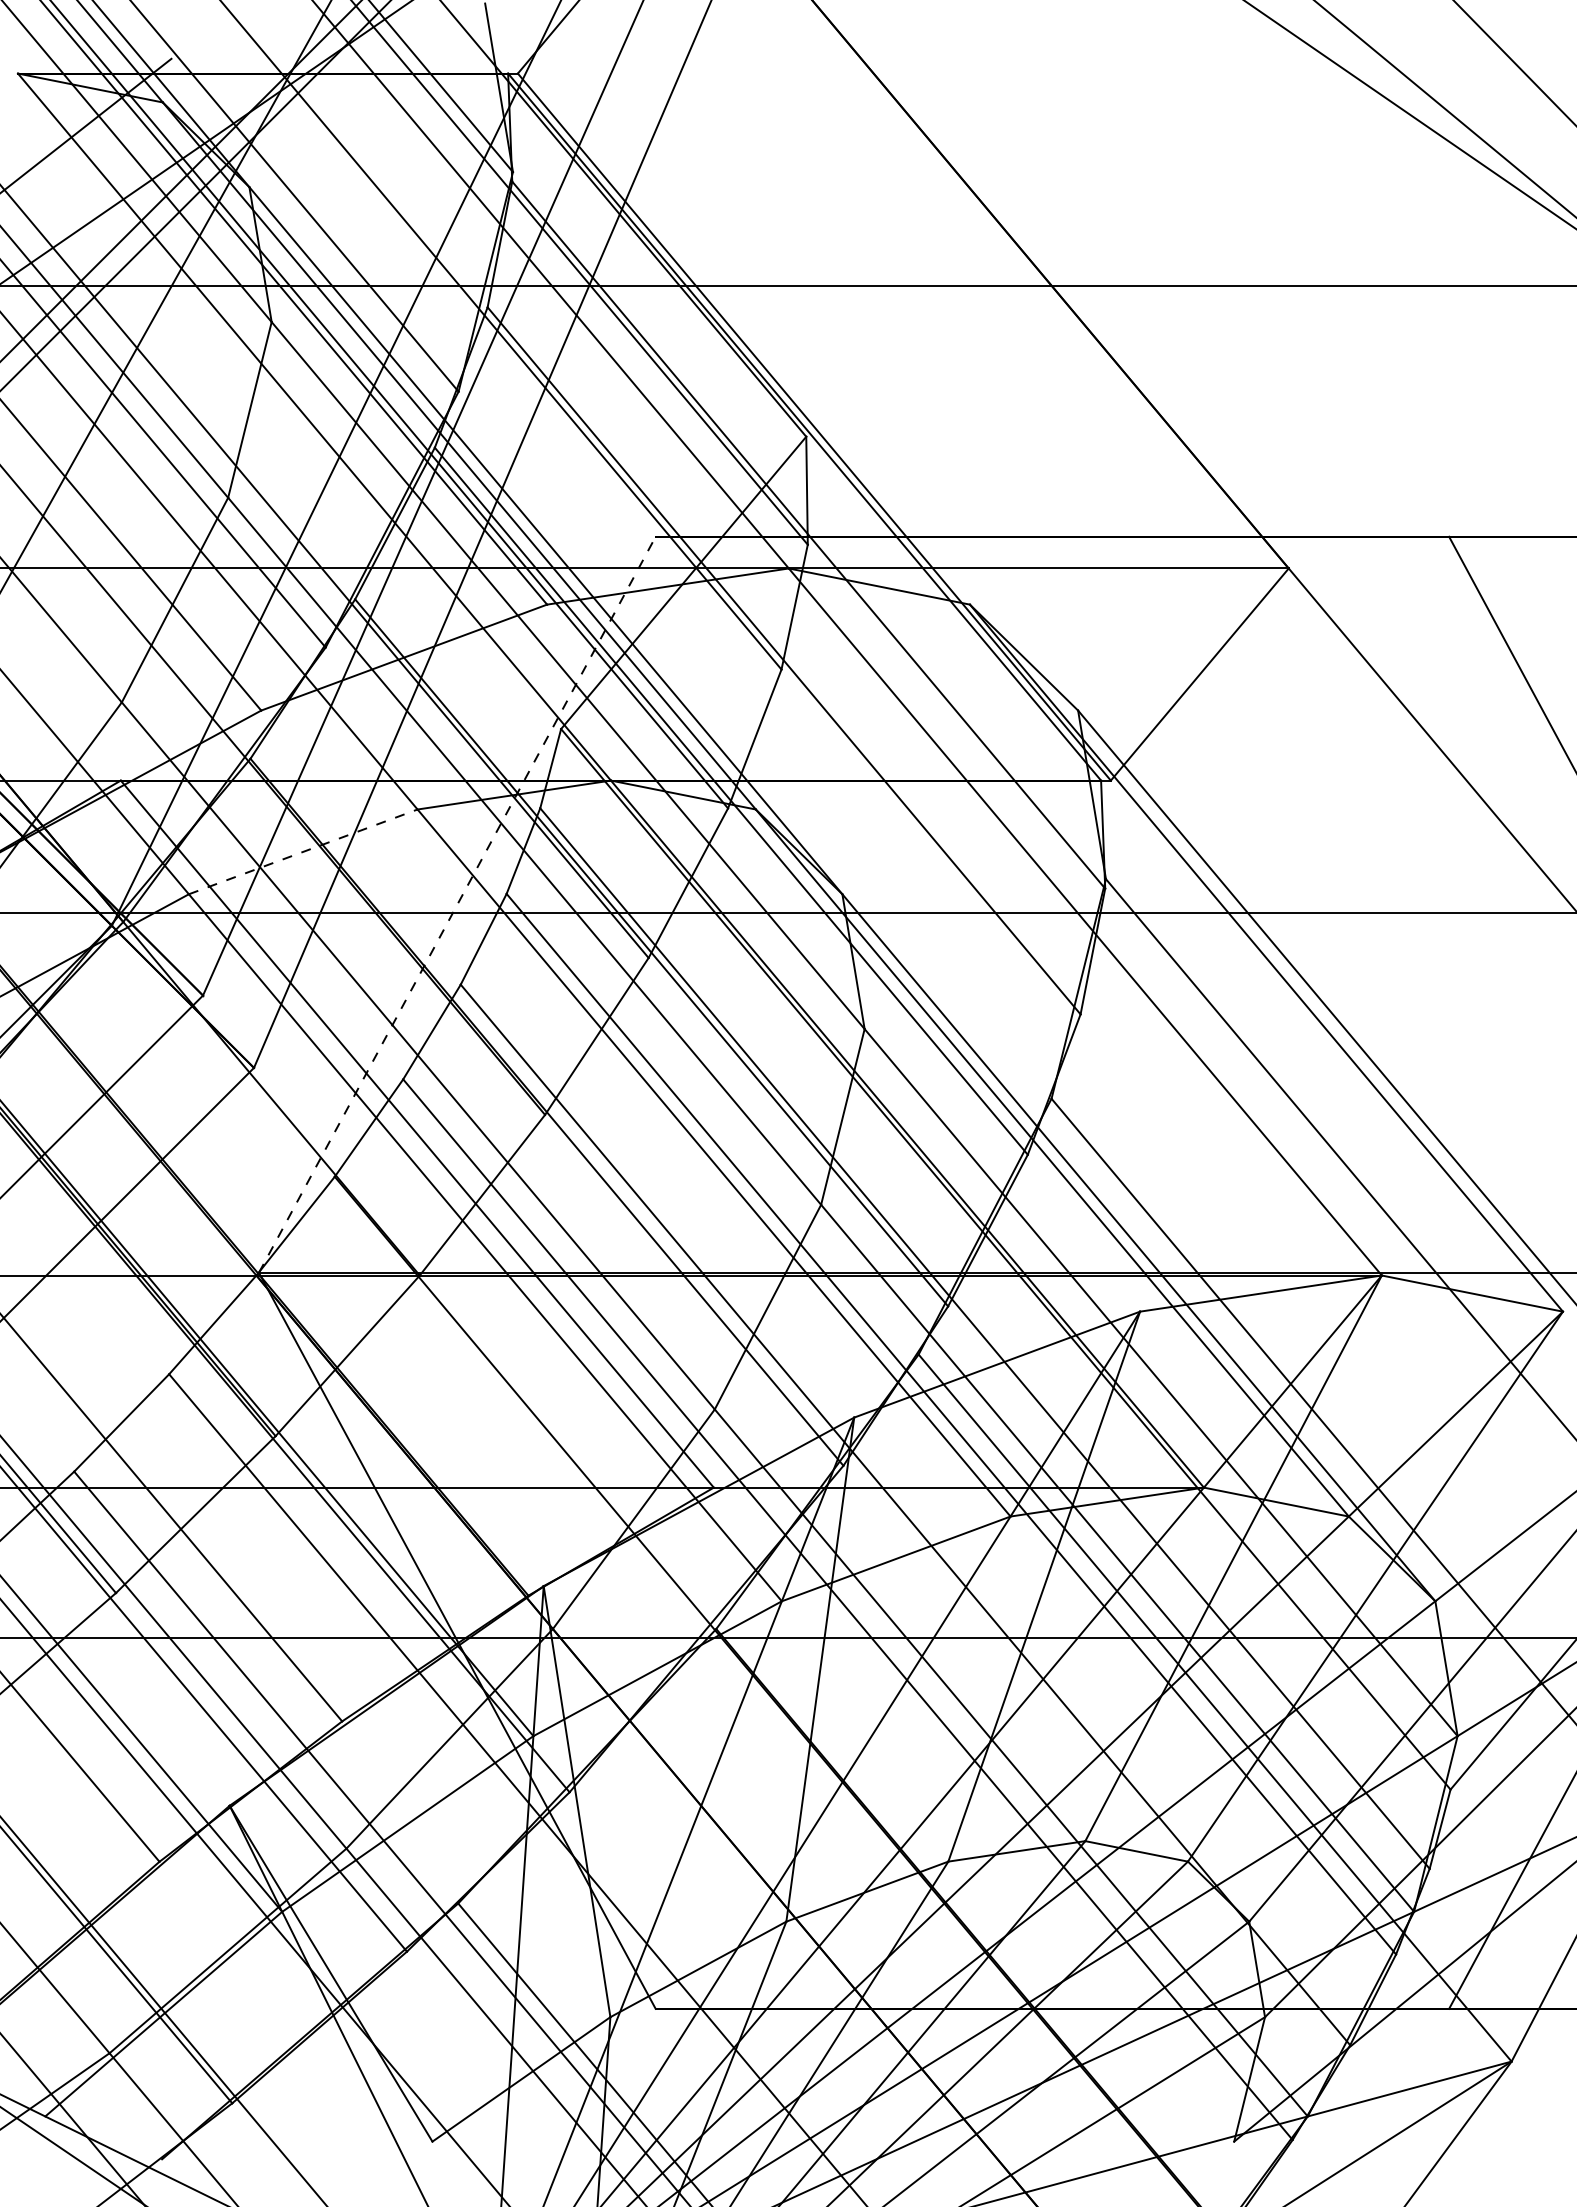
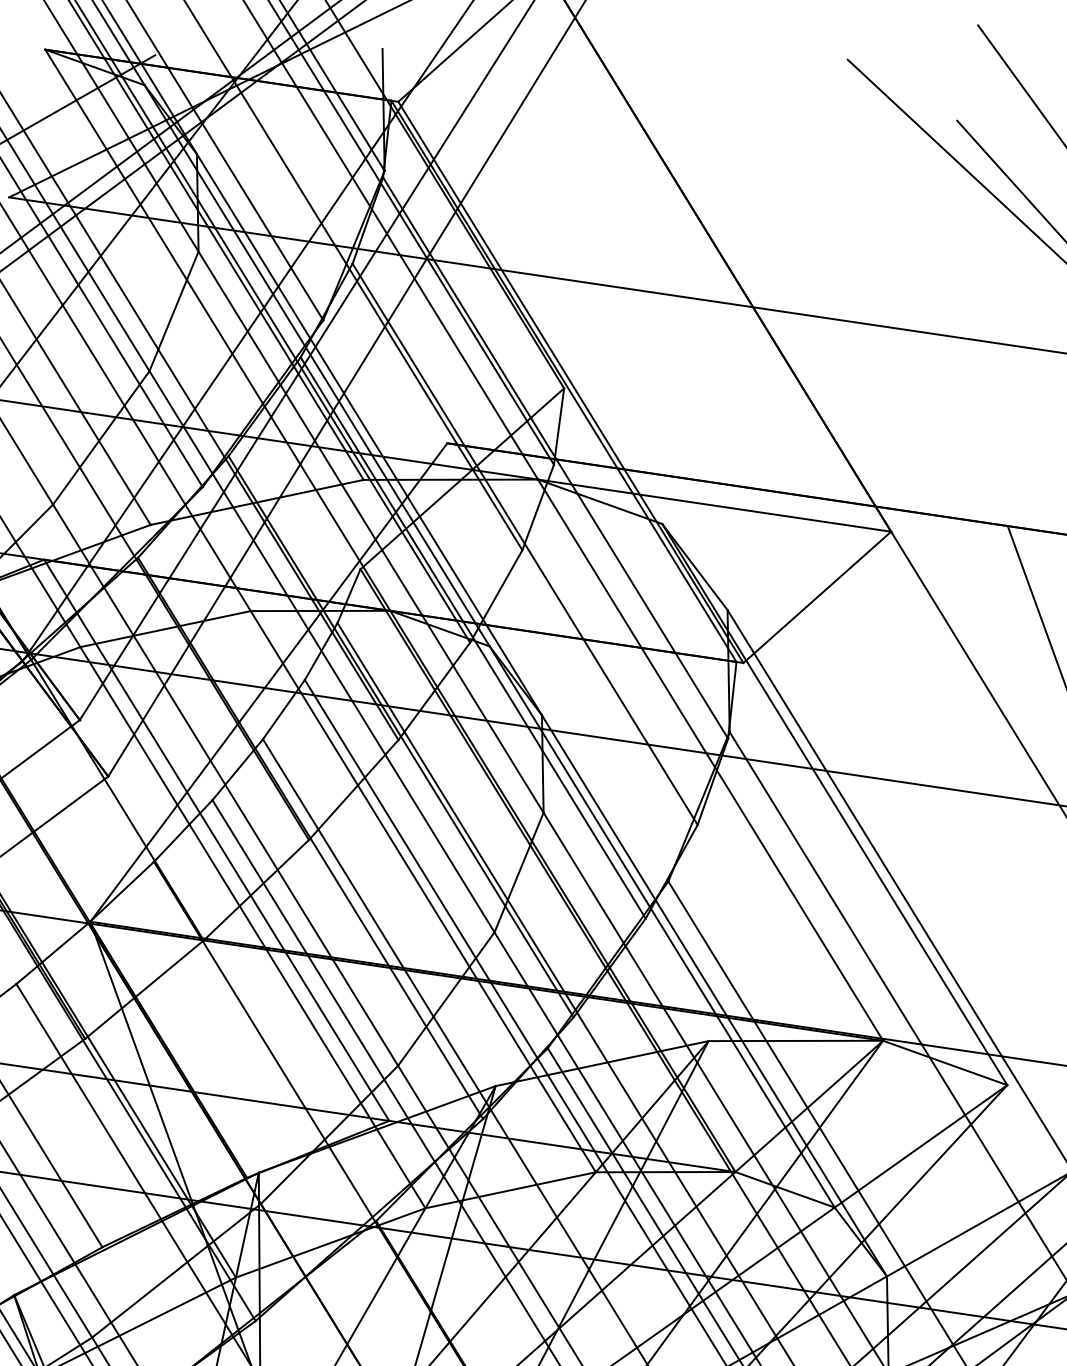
line: (303, 851) -> (165, 628), dashed -> solid
line: (457, 904) -> (269, 682), dashed -> solid

